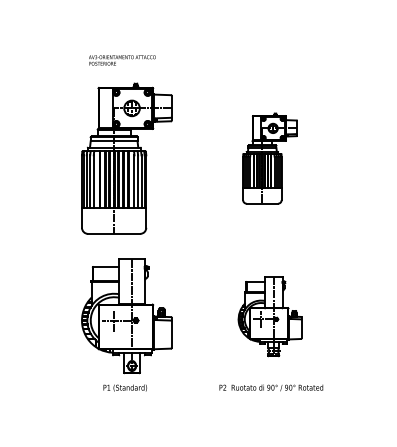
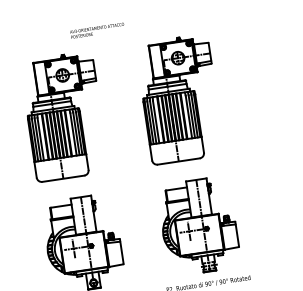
text: (122, 60) -> (97, 30), moved
part: (269, 158) -> (179, 99), size x1.67
part: (269, 316) -> (198, 226), size x1.43

